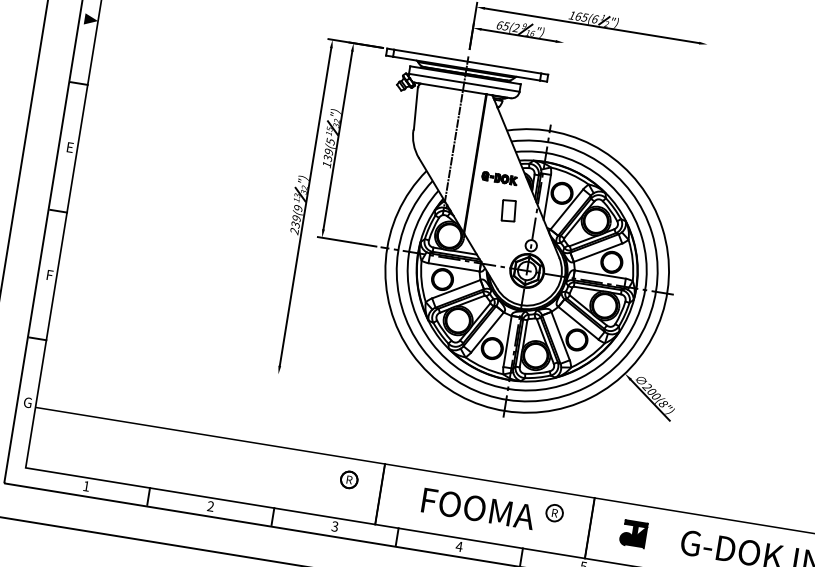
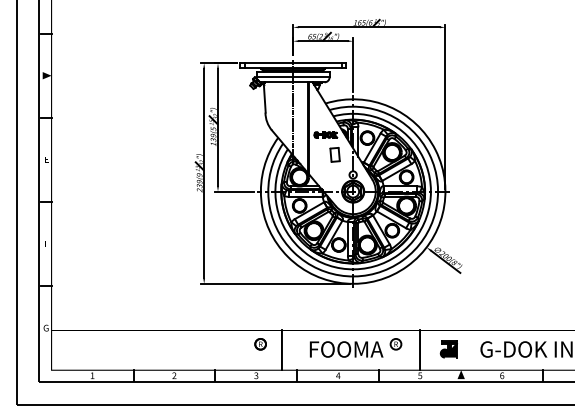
line: (558, 79) -> (353, 65), added
line: (688, 164) -> (445, 106), added
line: (386, 391) -> (275, 283), added

